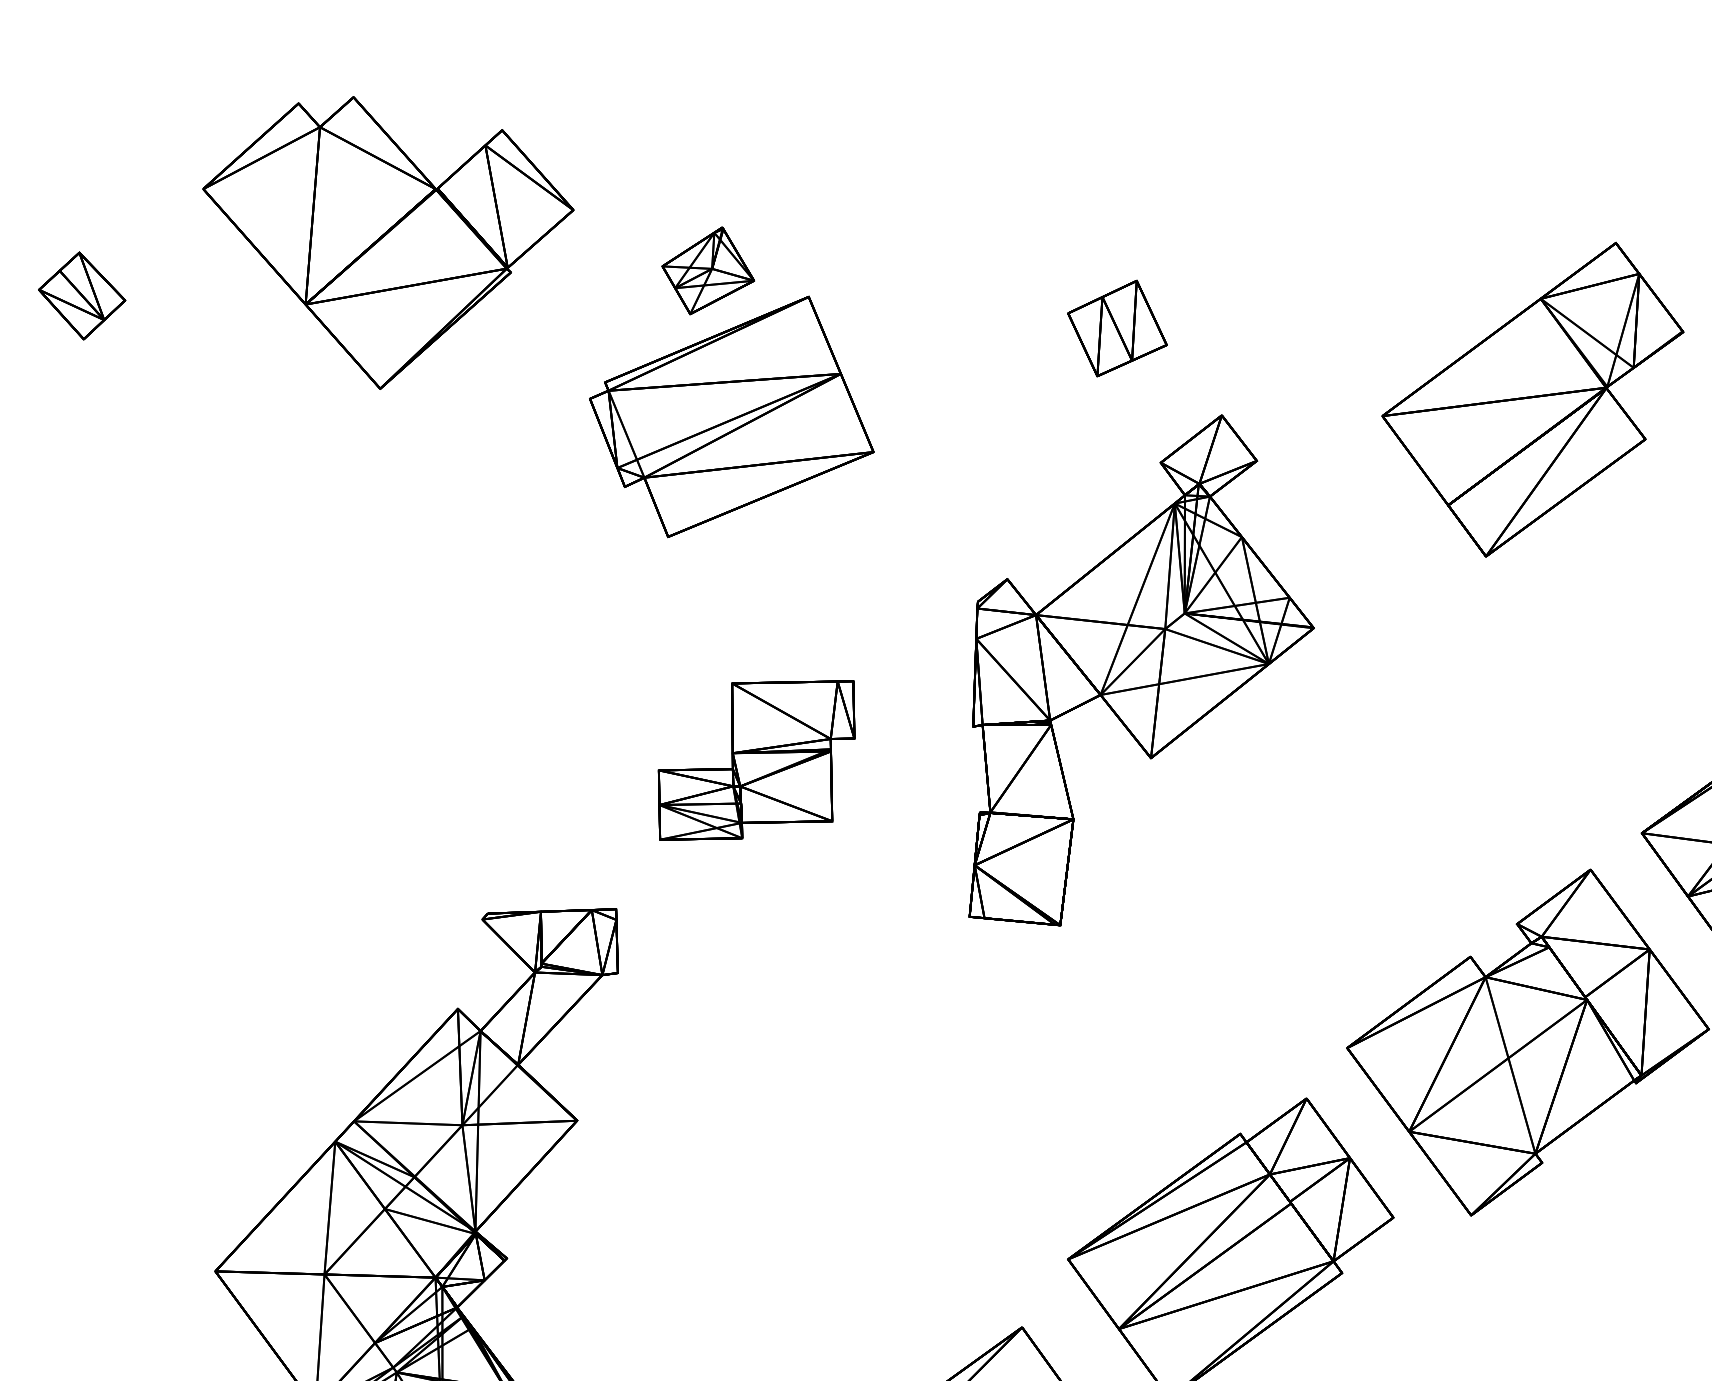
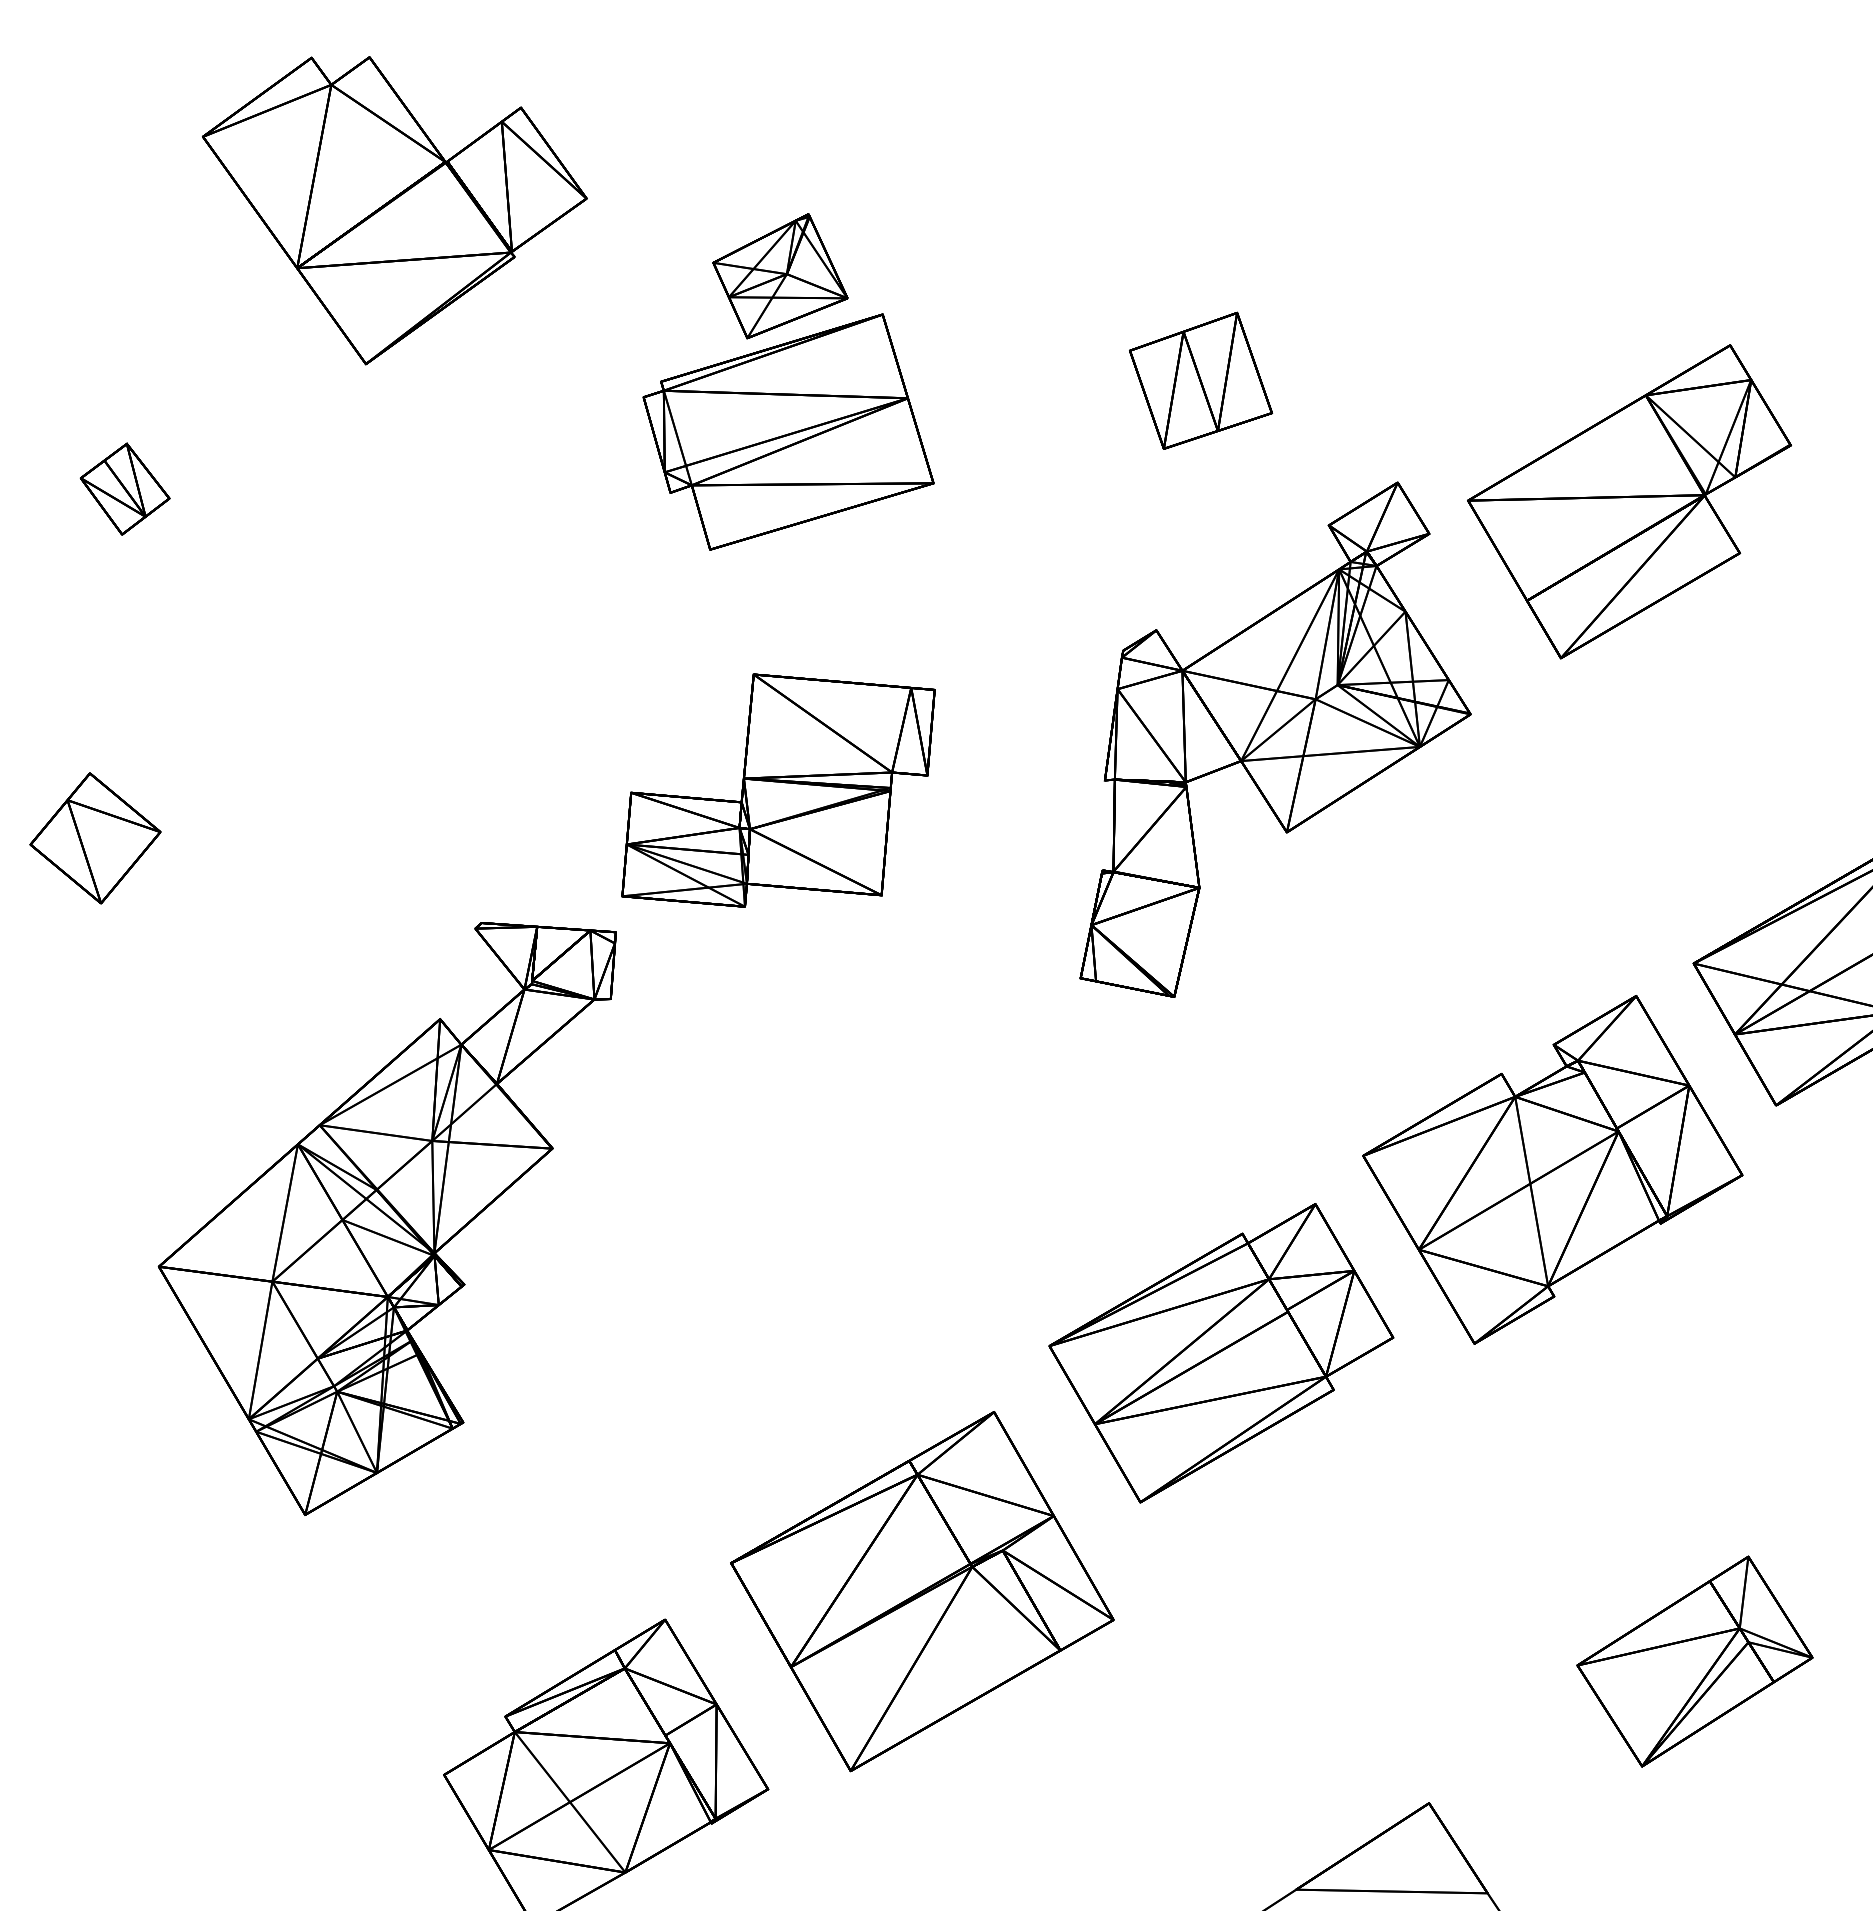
part: (392, 240) -> (394, 210), moved
part: (708, 270) -> (780, 276), size x1.43
part: (81, 295) -> (124, 488), moved
part: (1117, 328) -> (1201, 380), size x1.43
part: (1131, 671) -> (1275, 739), moved
part: (756, 758) -> (778, 790), size x1.43
part: (113, 871) -> (95, 838), added

